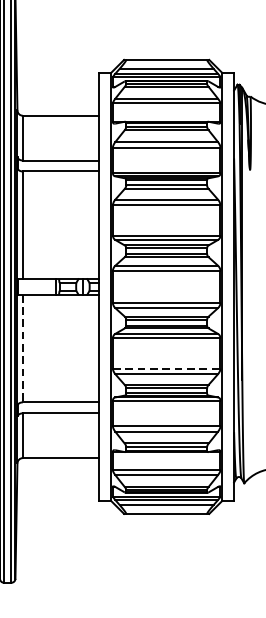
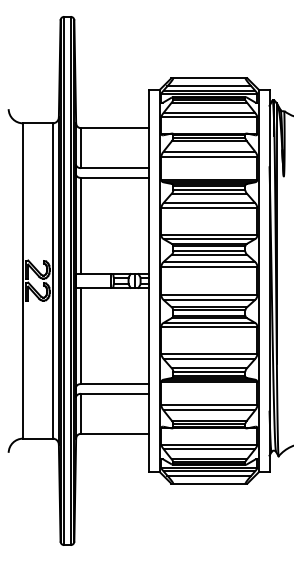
line: (22, 349) -> (80, 336), dashed -> solid
line: (166, 368) -> (209, 353), dashed -> solid

